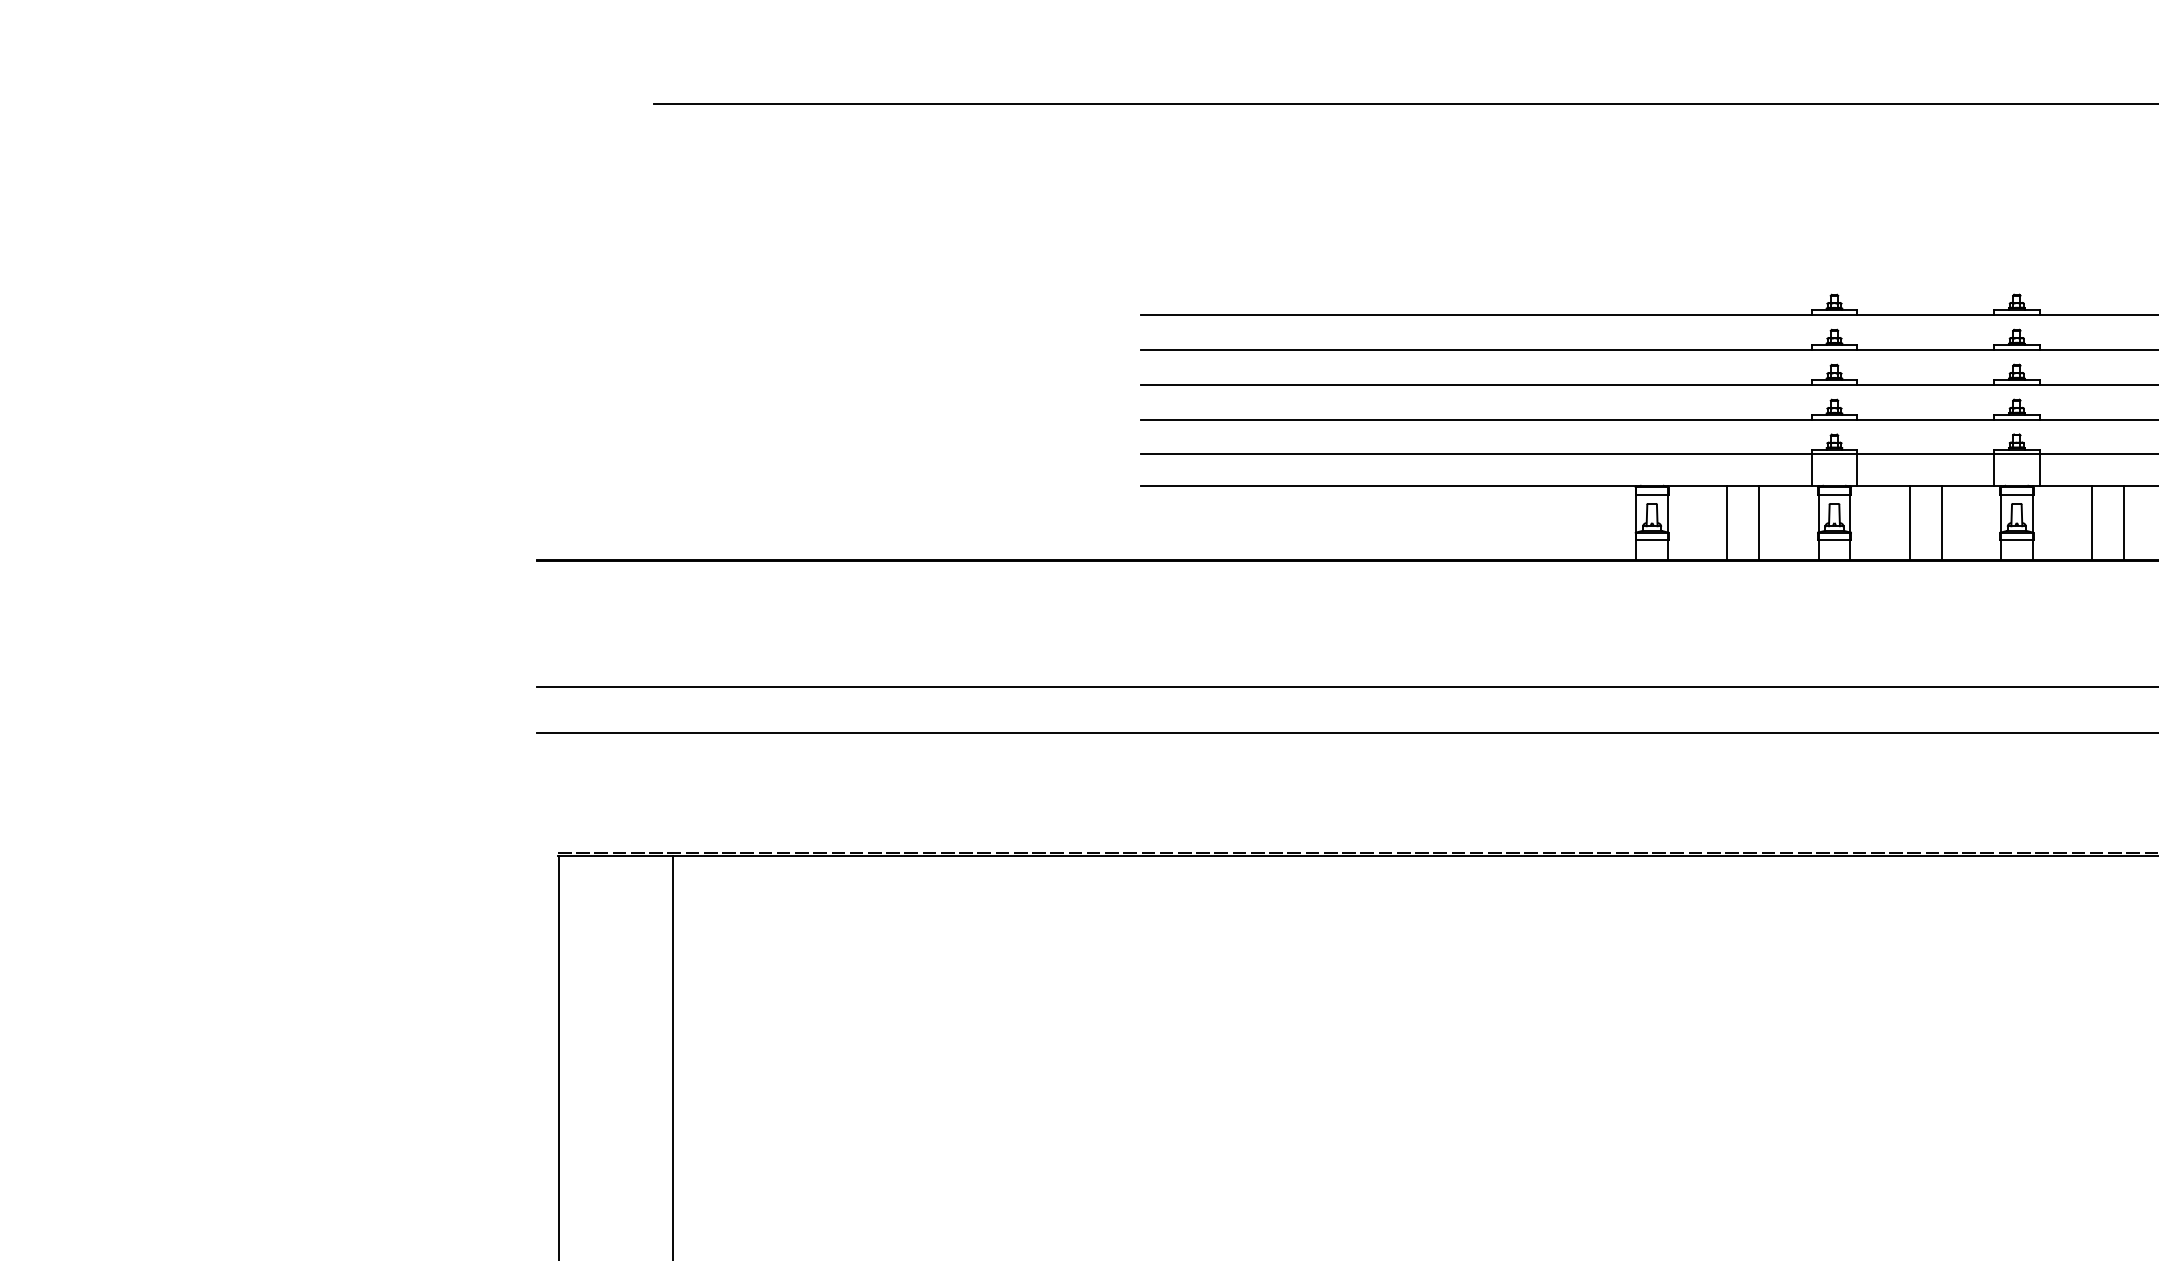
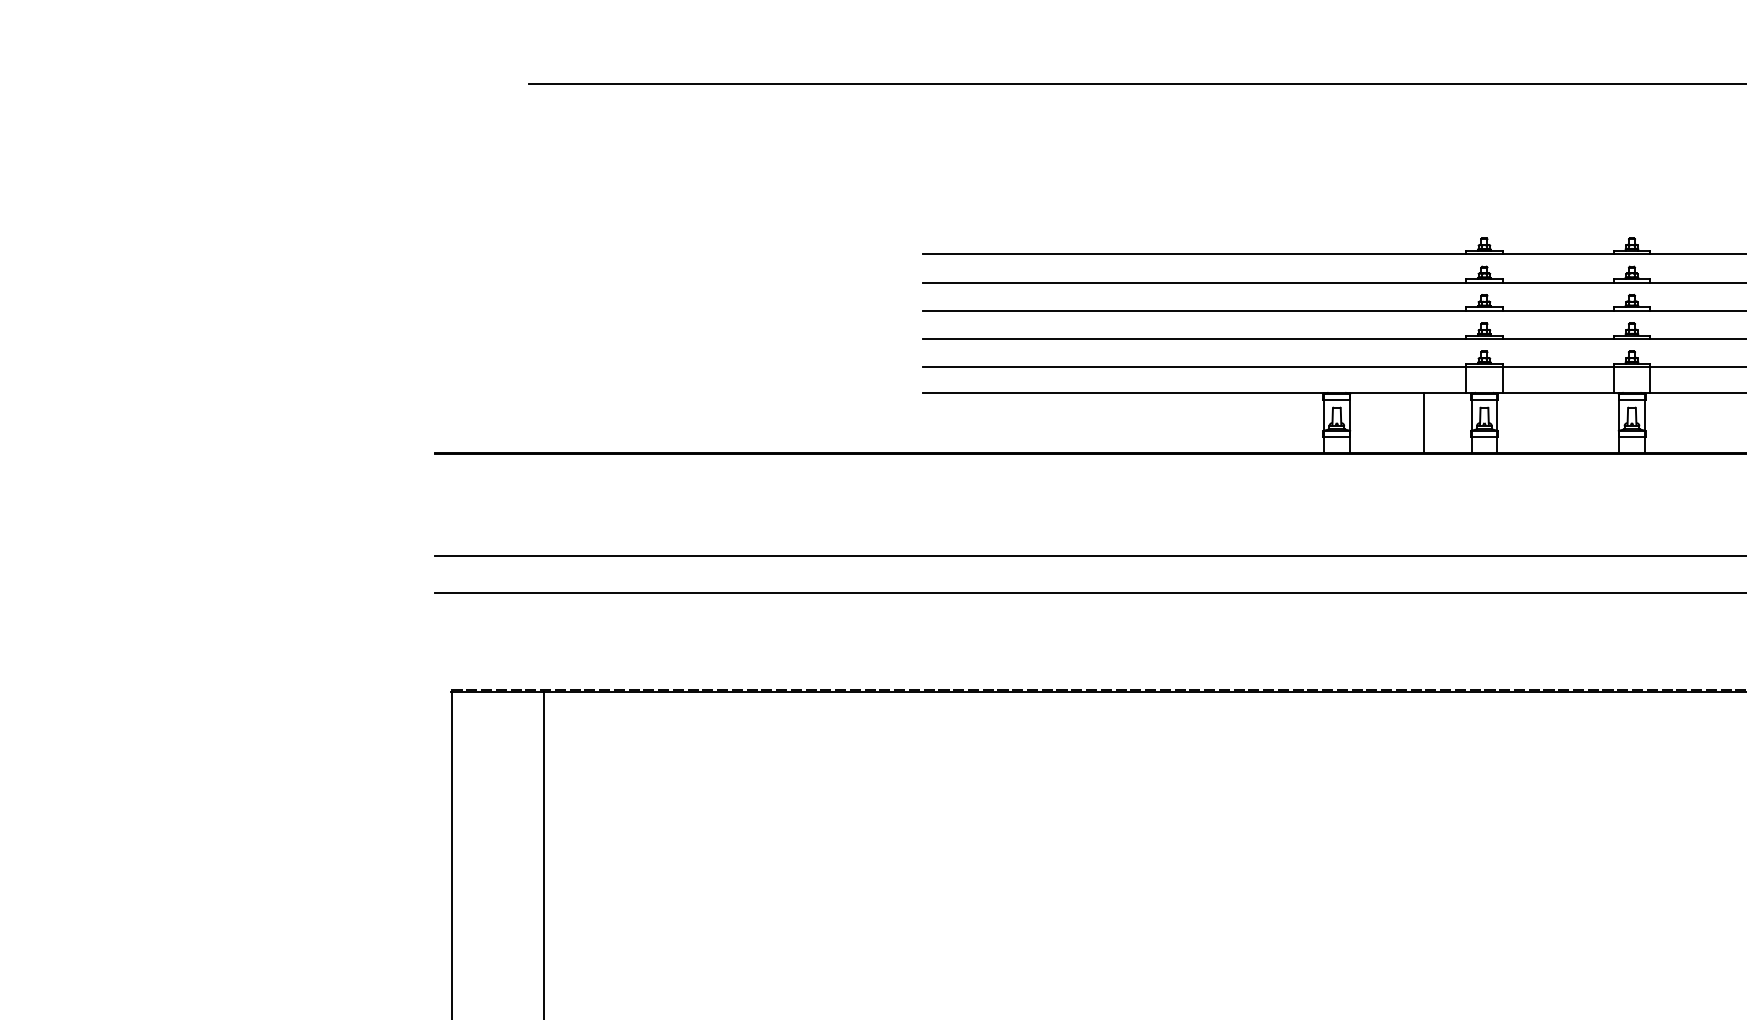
line: (1727, 522) -> (1397, 422), removed
line: (1909, 522) -> (1545, 422), removed
line: (1941, 522) -> (1571, 422), removed
line: (2092, 522) -> (1693, 422), removed
line: (2123, 522) -> (1718, 422), removed

